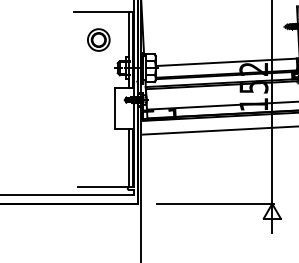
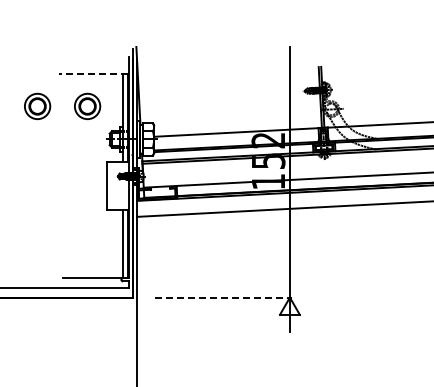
line: (103, 11) -> (93, 73), solid -> dashed
part: (55, 39) -> (37, 105), added
line: (215, 203) -> (223, 297), solid -> dashed

